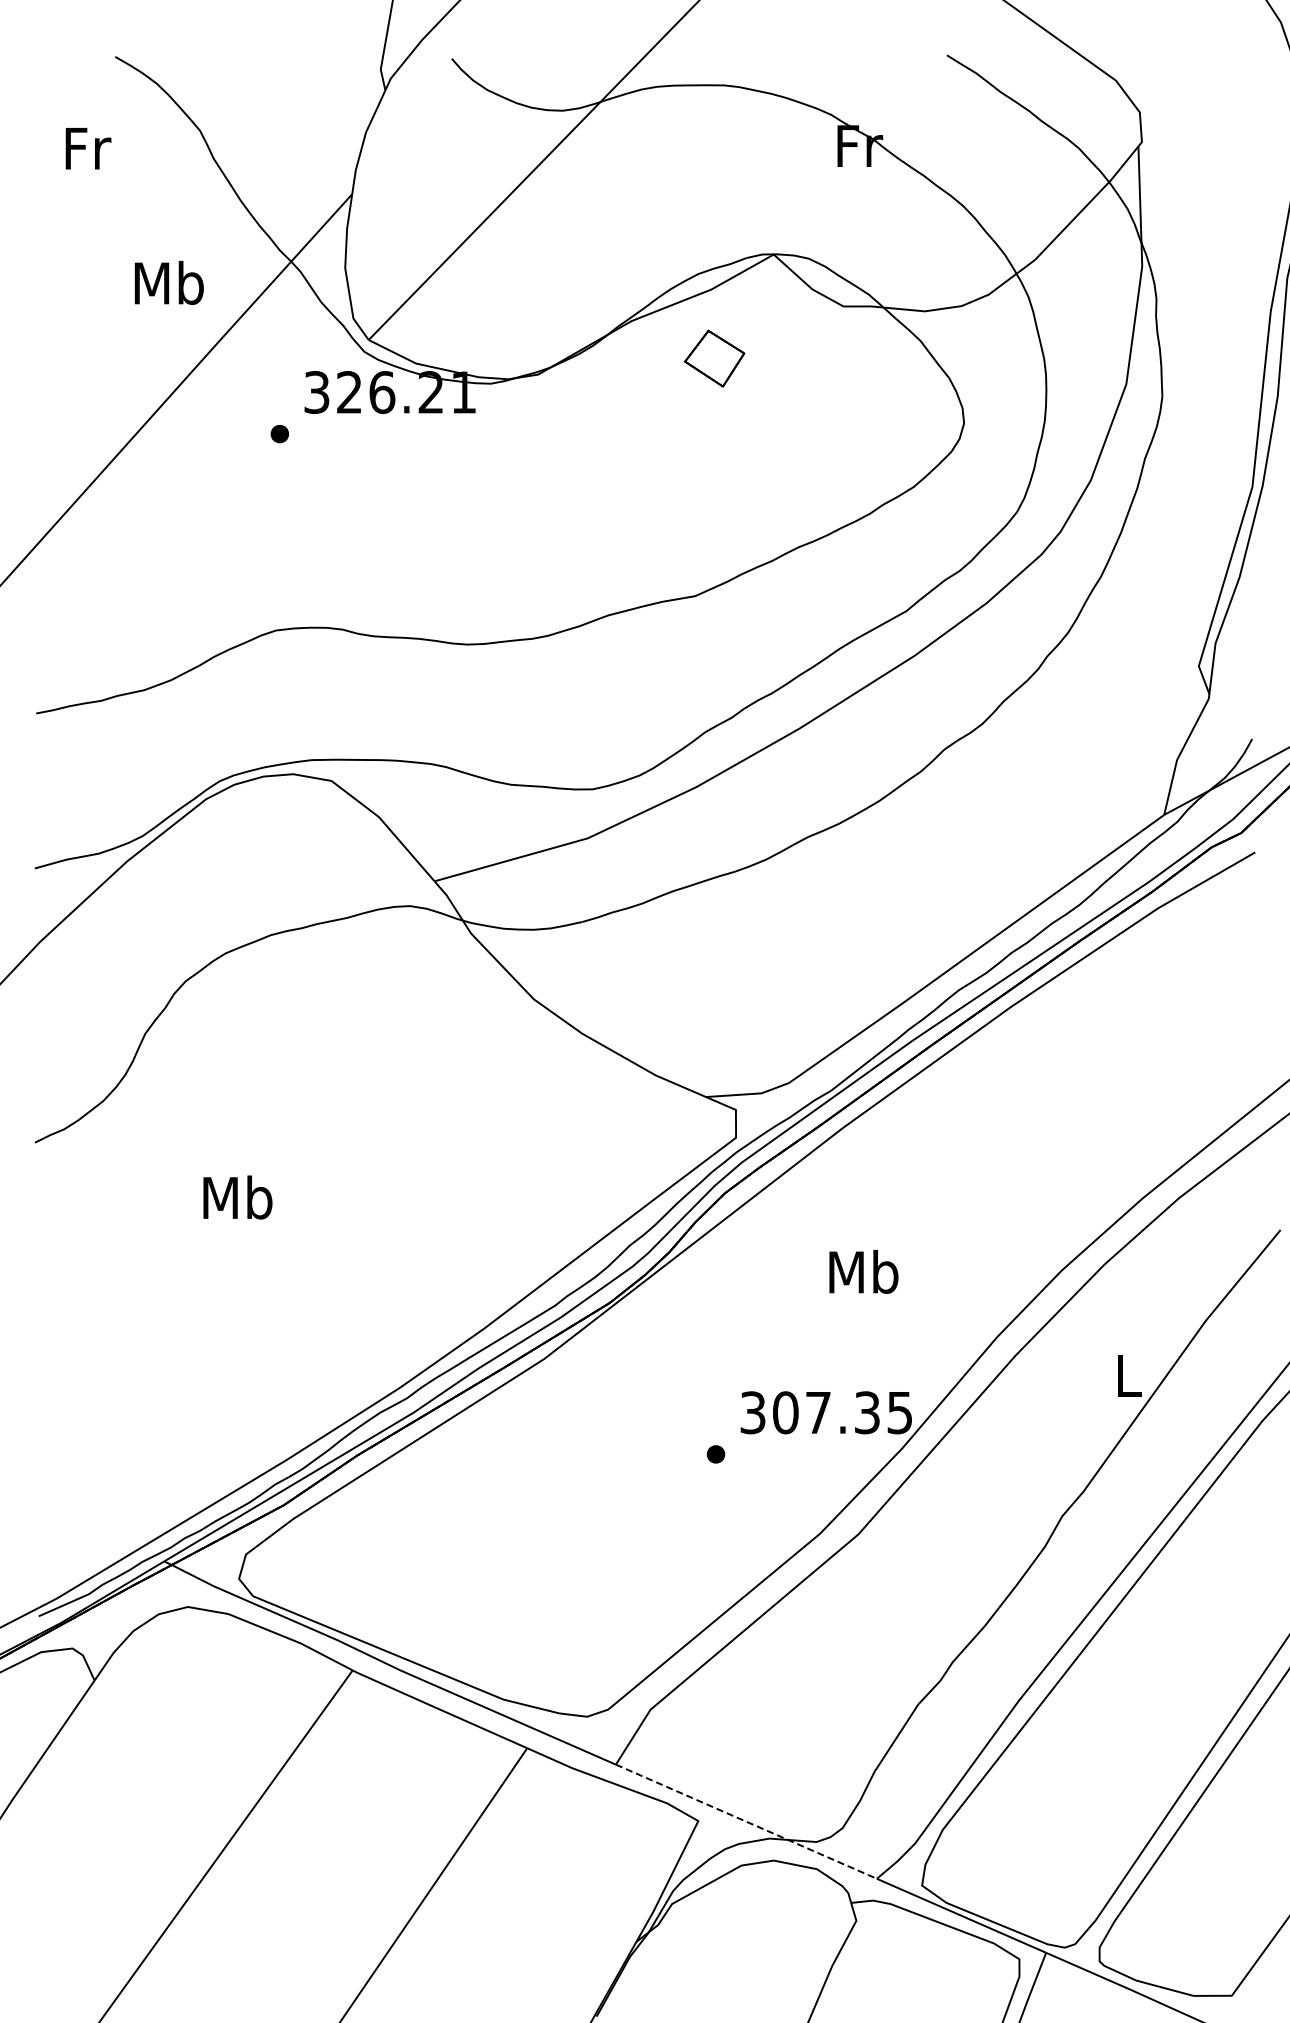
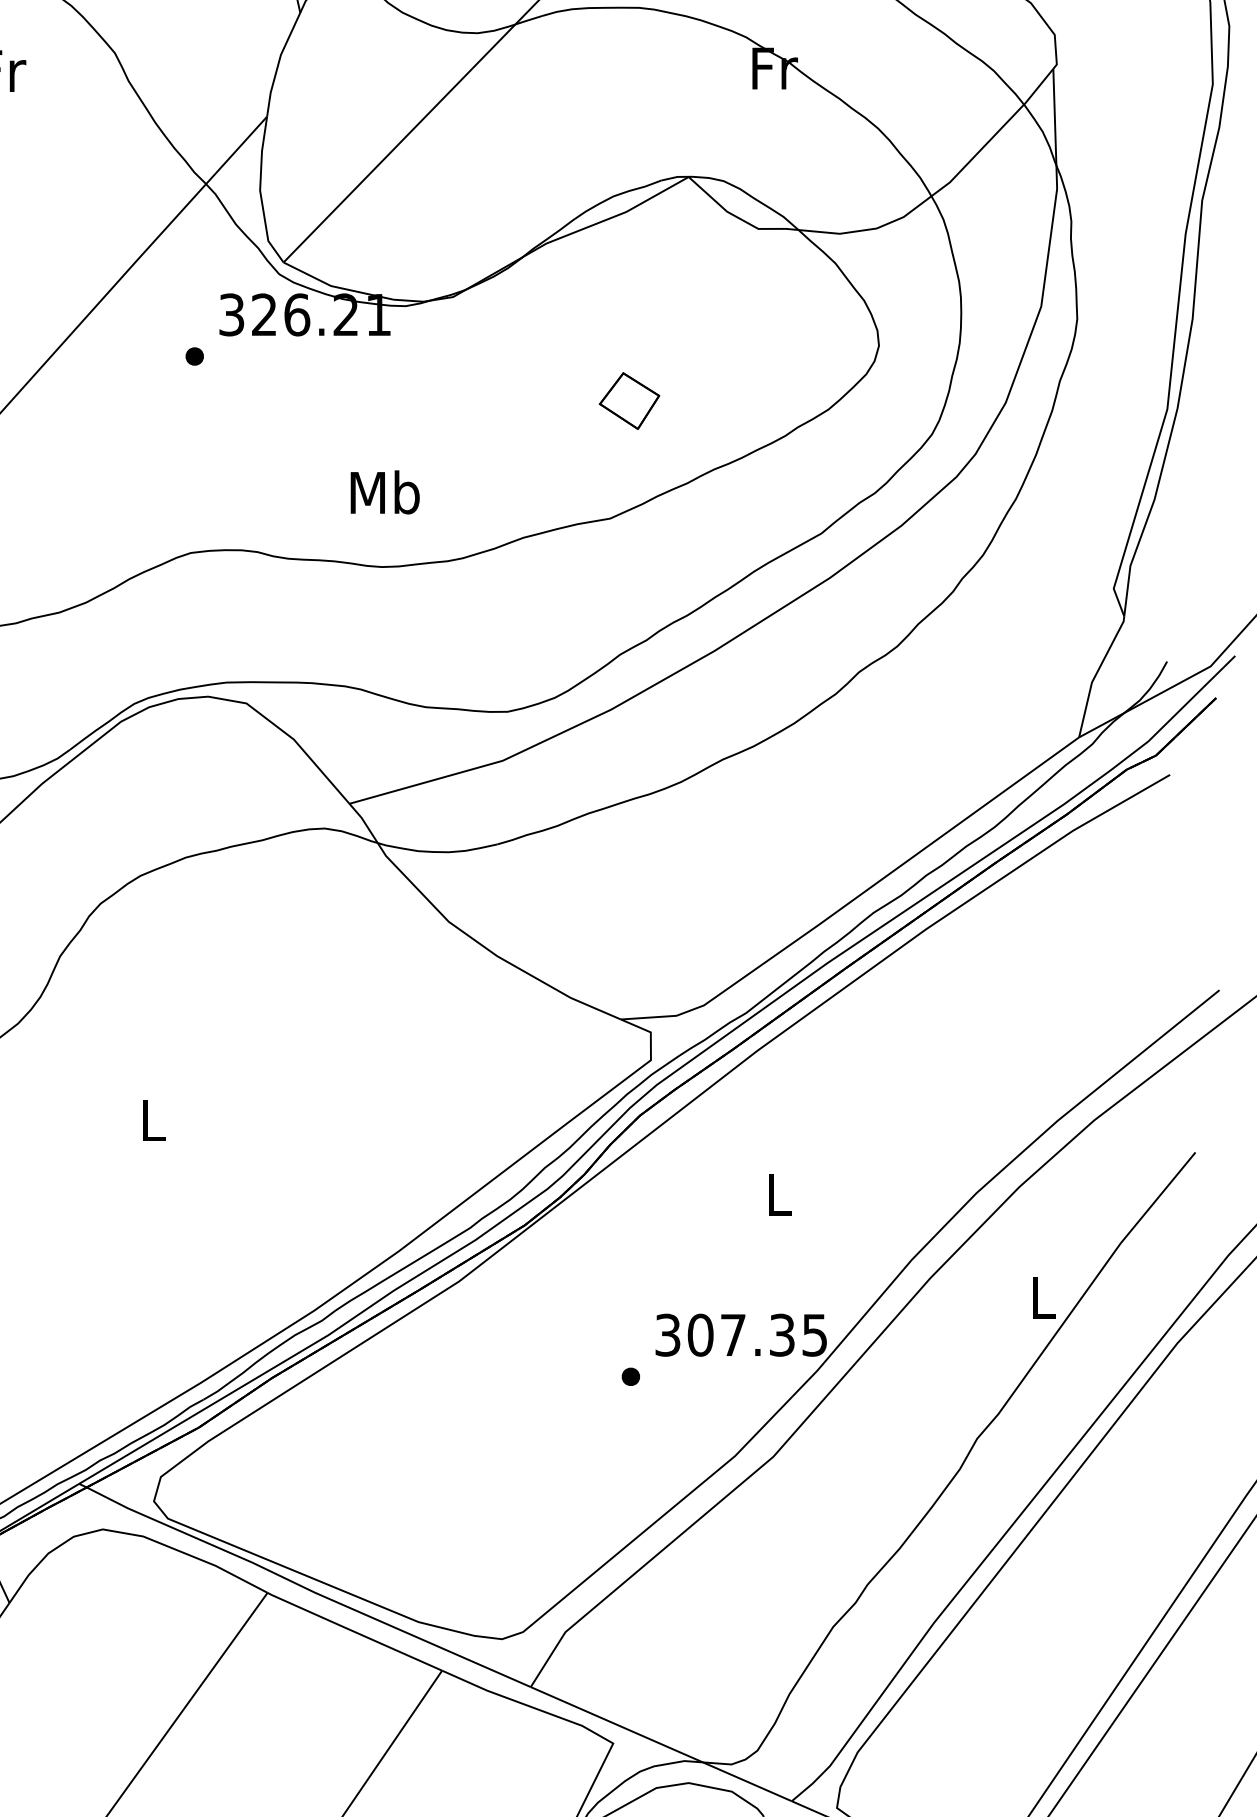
text: (169, 282) -> (385, 491), moved
part: (714, 358) -> (629, 400), moved
text: (237, 1197) -> (152, 1119), Mb -> L
text: (863, 1271) -> (778, 1193), Mb -> L
line: (746, 1821) -> (661, 1743), dashed -> solid

